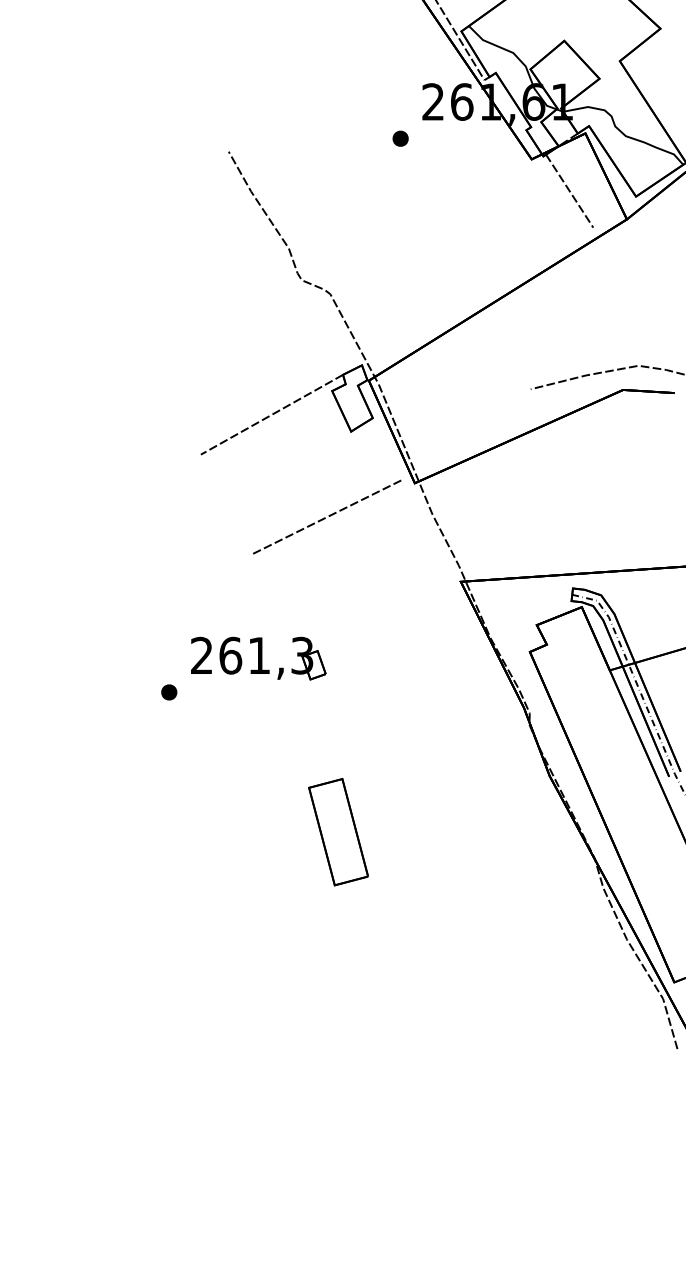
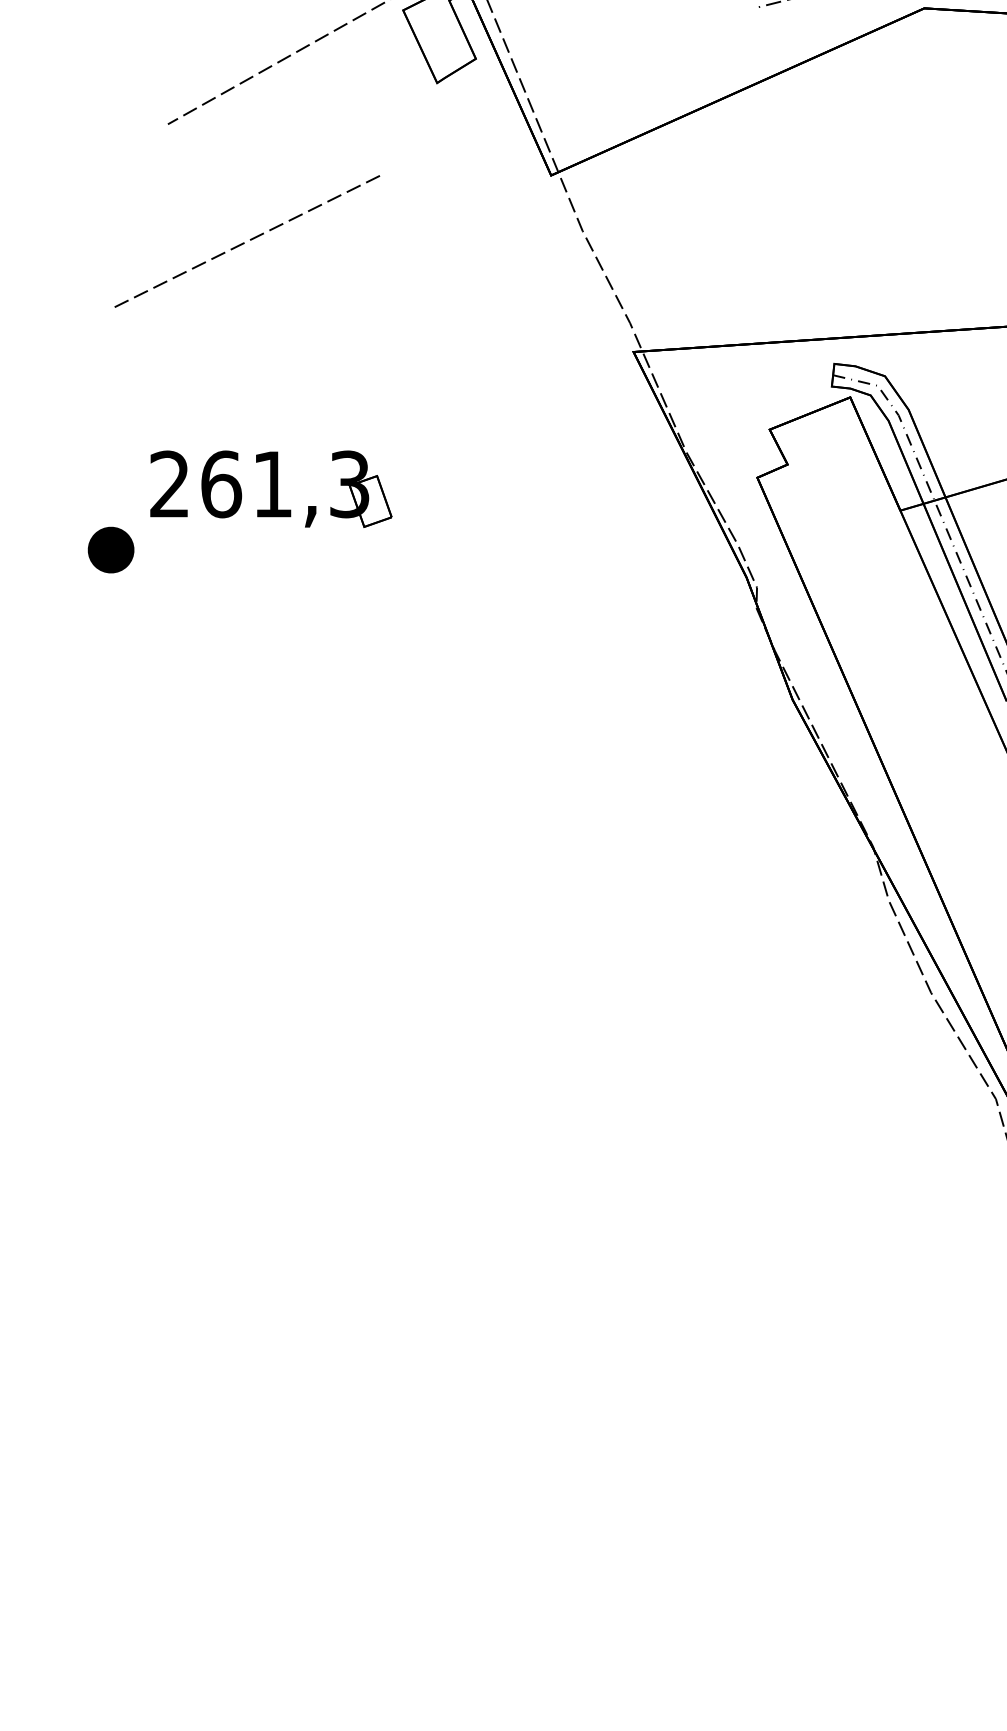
line: (328, 516) -> (249, 240), moved
part: (169, 692) -> (111, 550), size x1.6
part: (338, 832) -> (414, 801), removed

